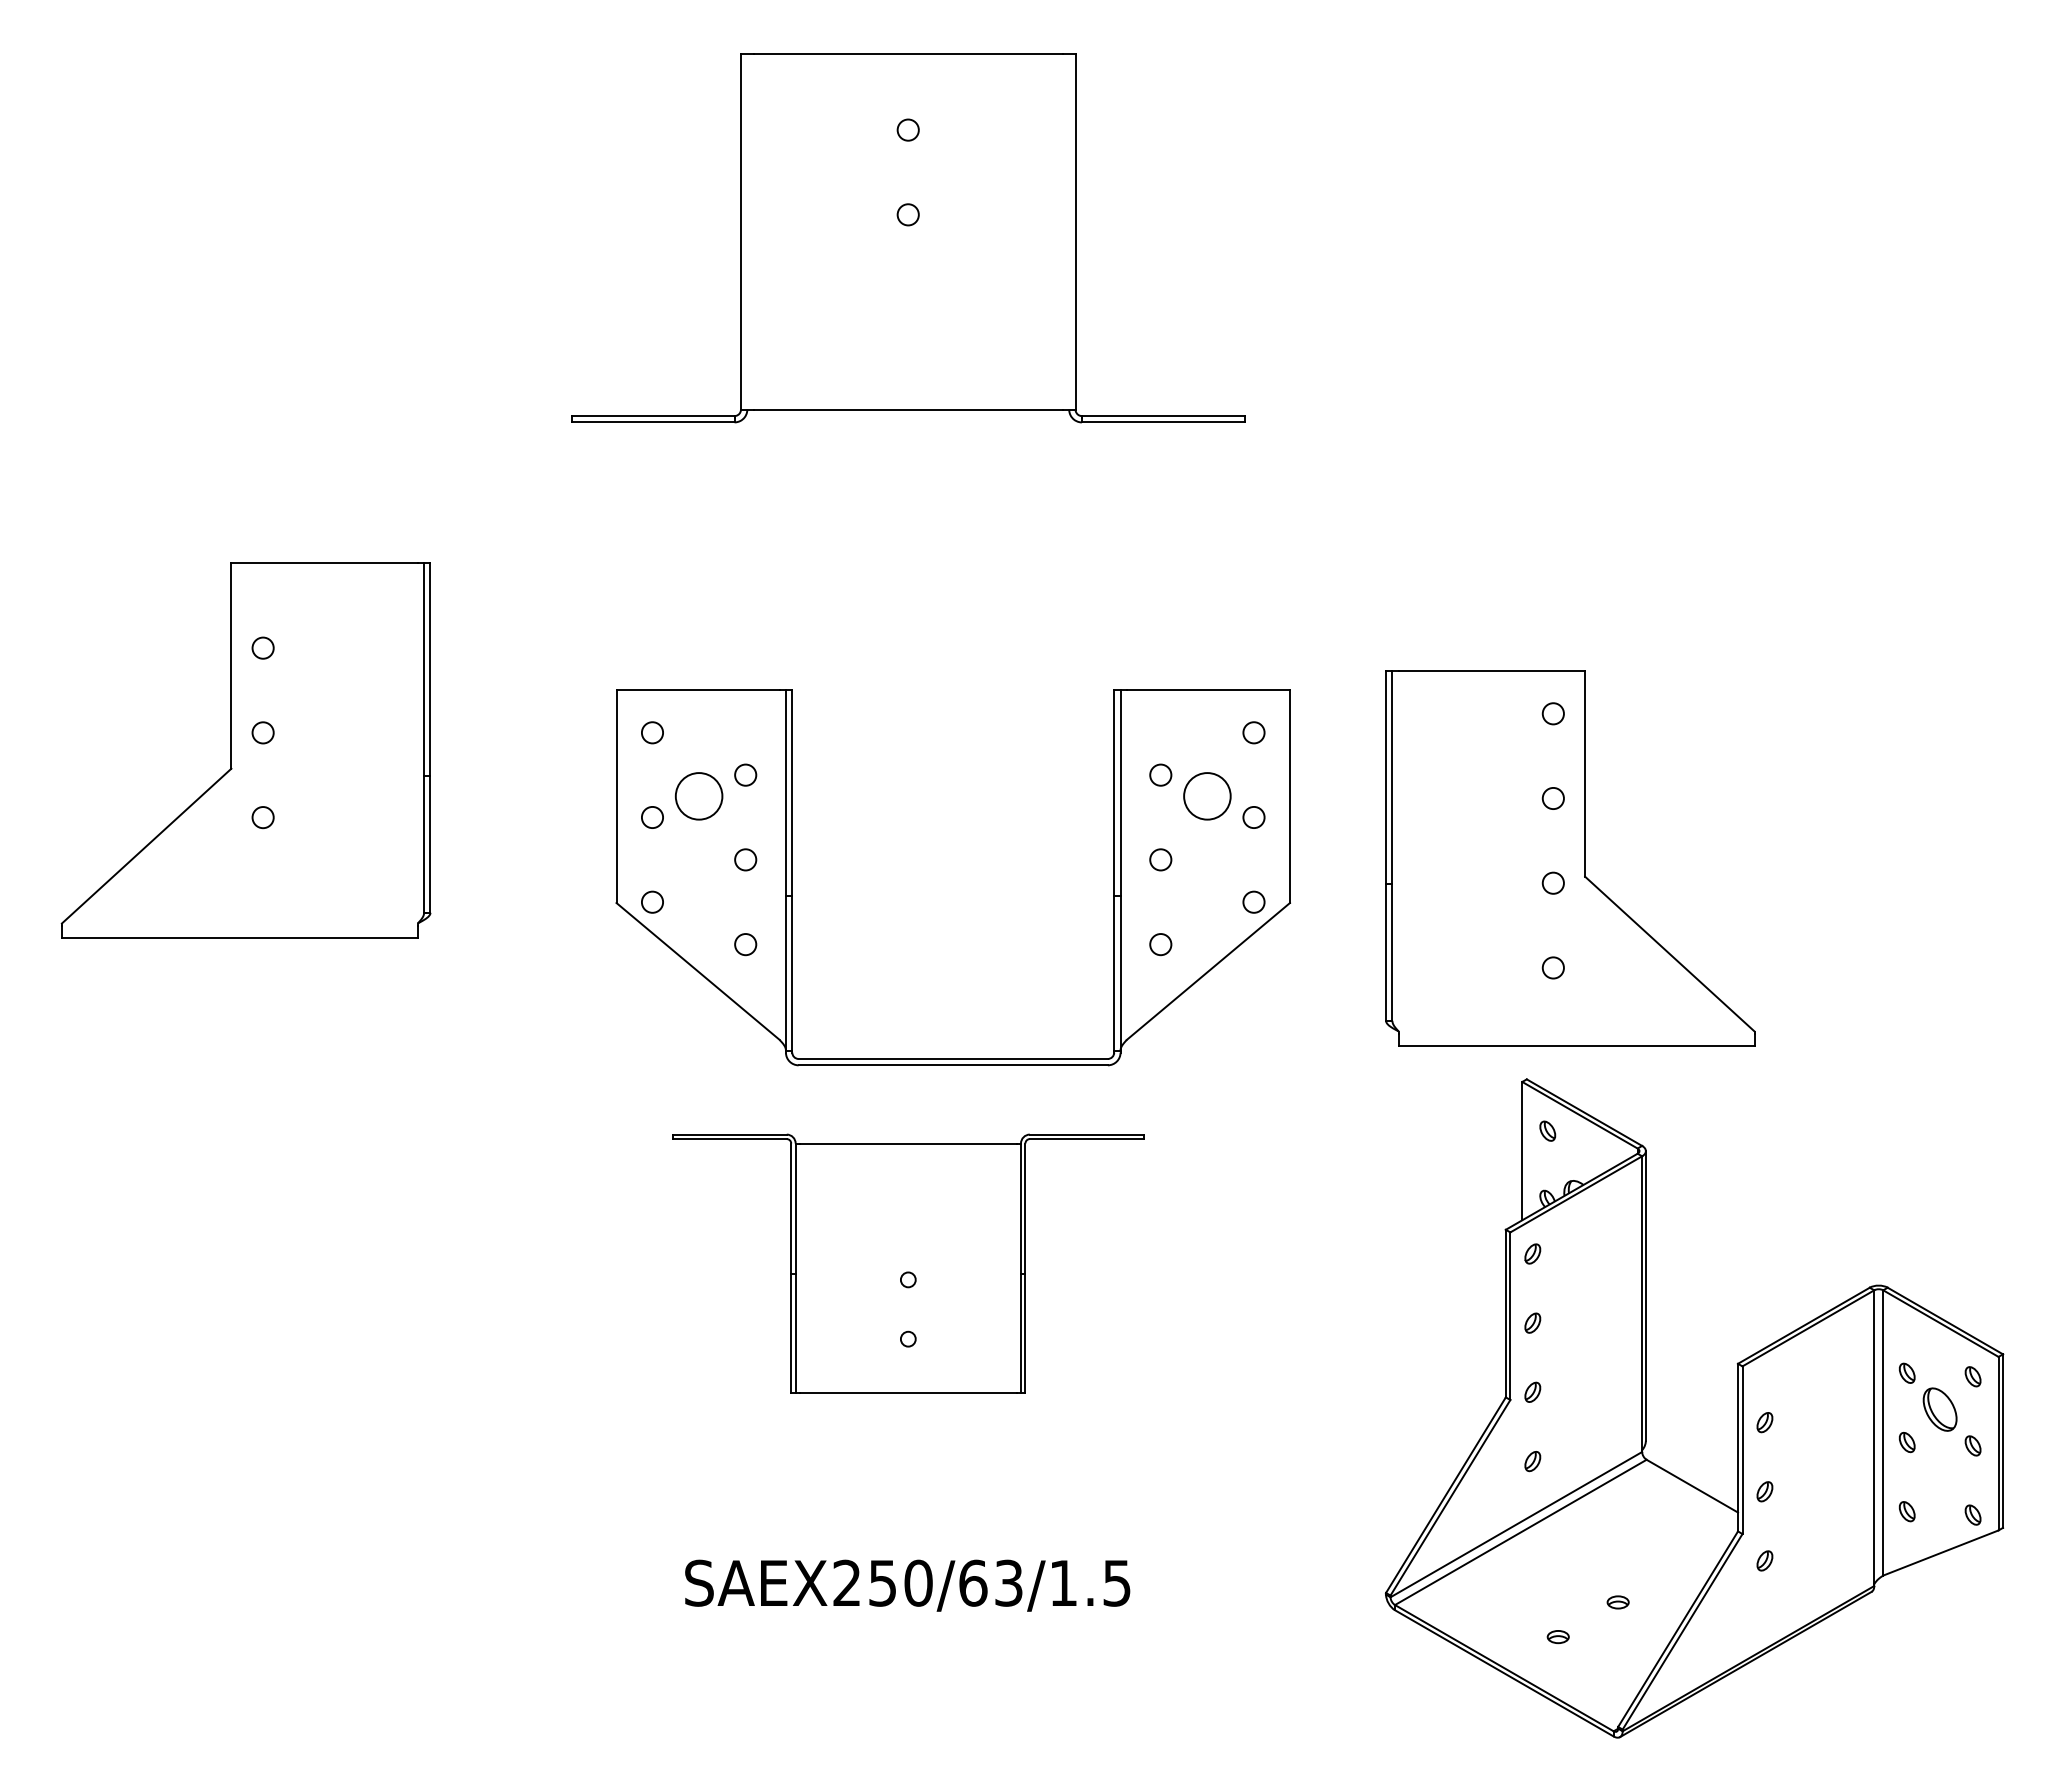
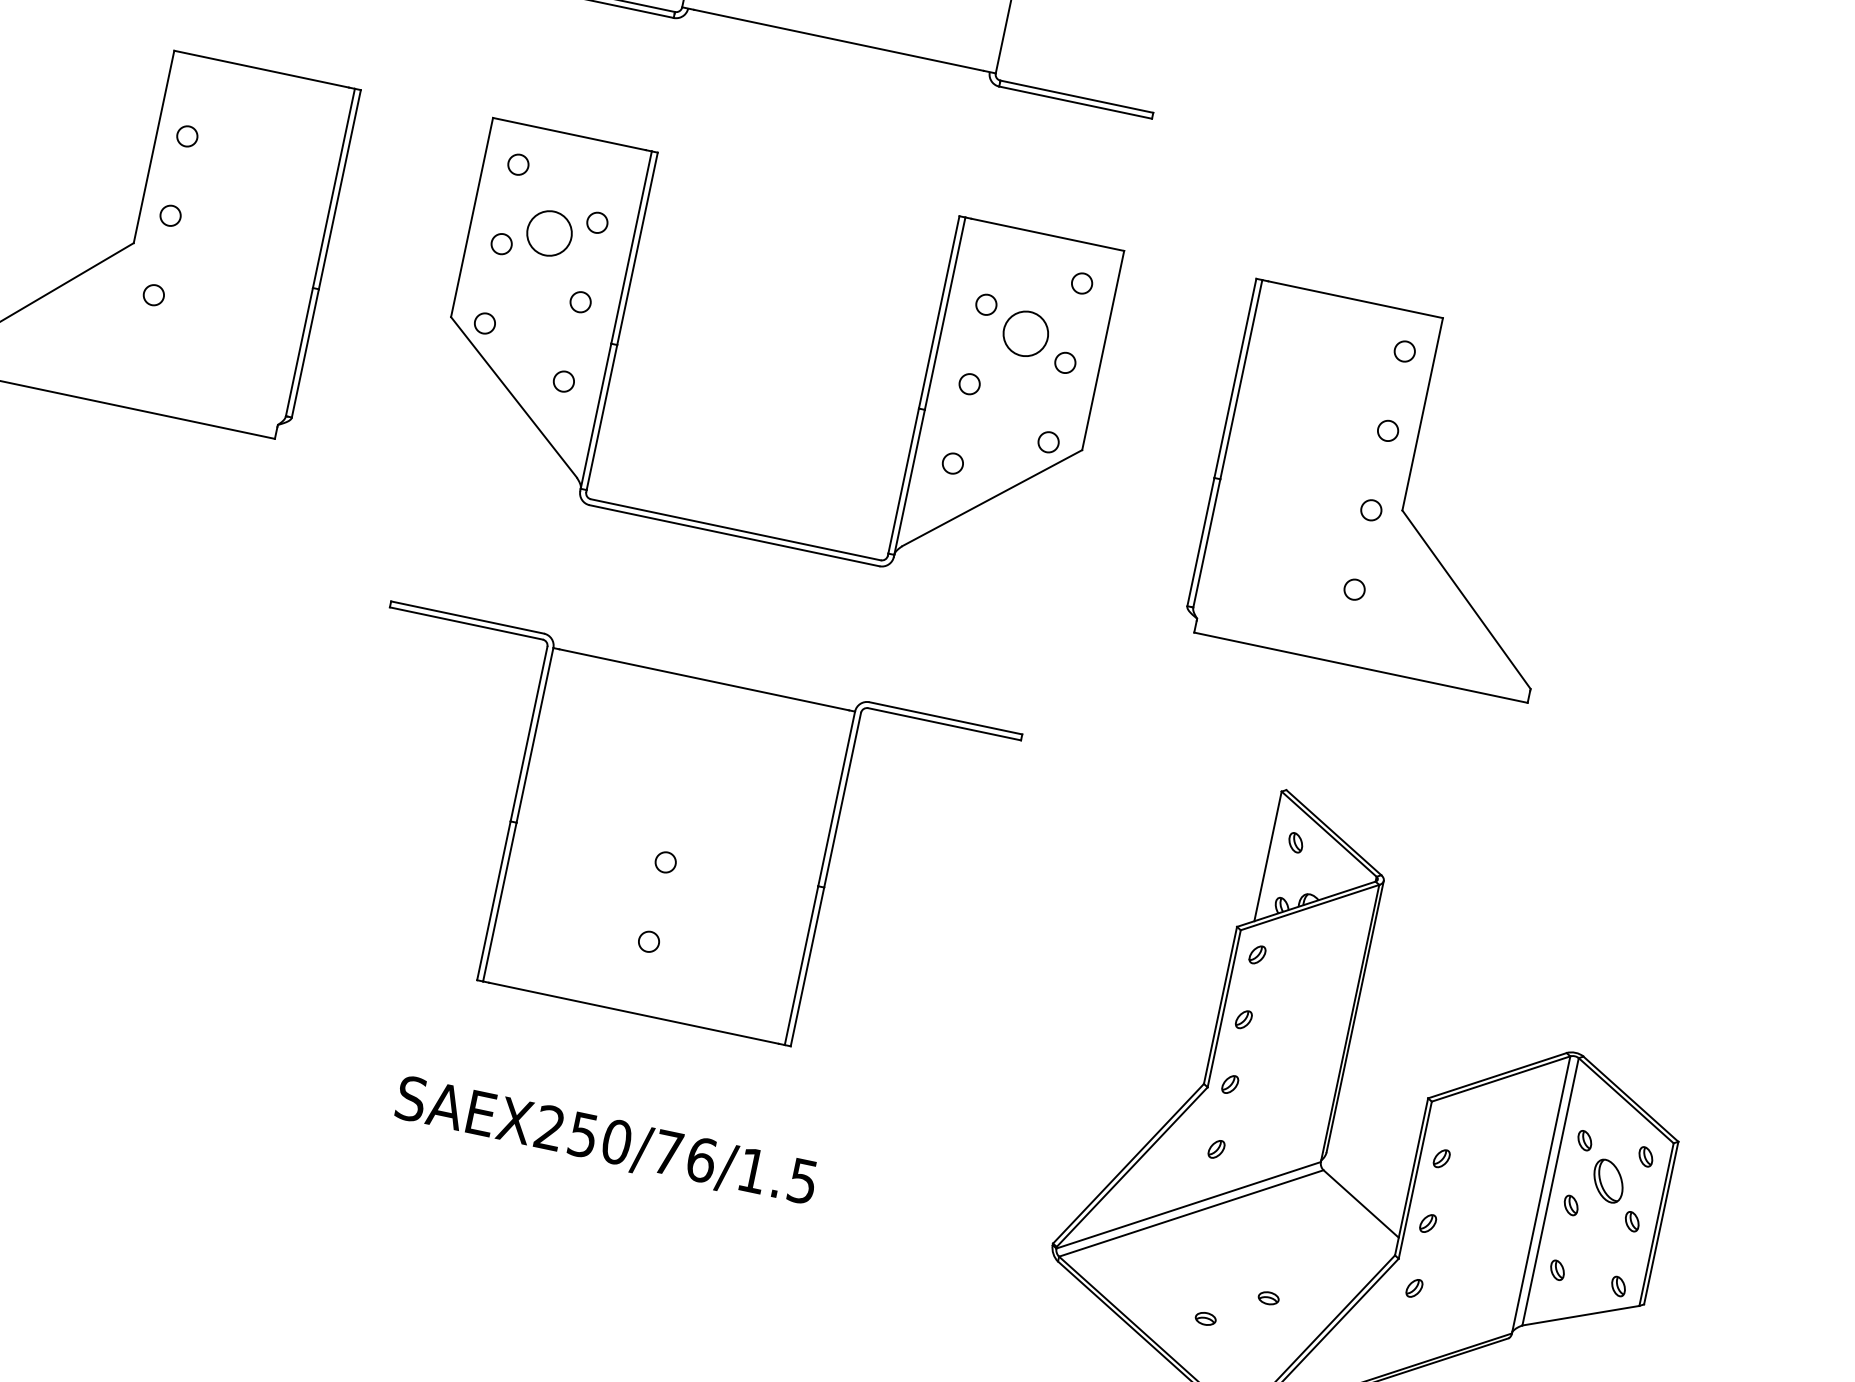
part: (1570, 858) -> (1392, 490), moved
part: (792, 877) -> (621, 327), moved
part: (908, 1263) -> (670, 840), size x1.43
text: (991, 1582) -> (685, 1155), SAEX250/63/1.5 -> SAEX250/76/1.5

